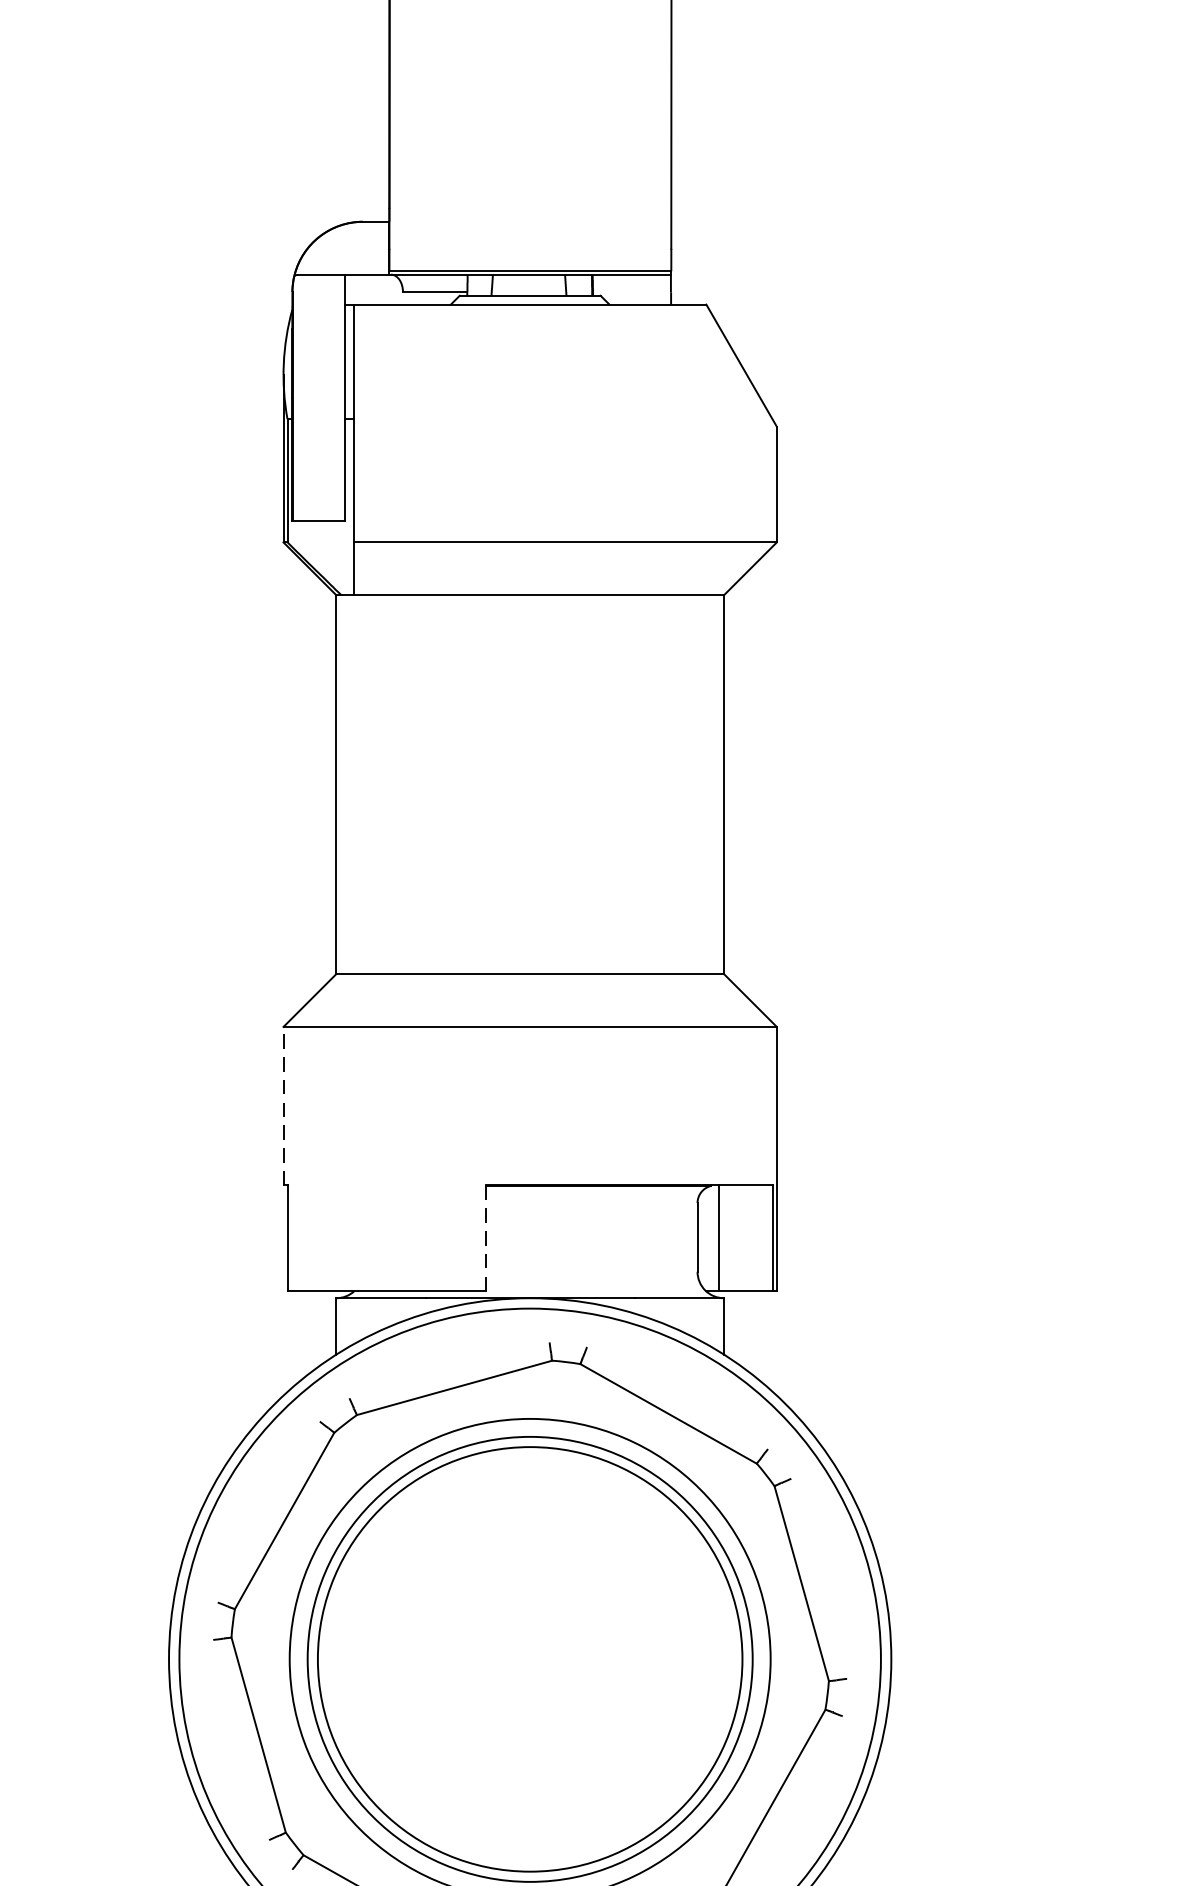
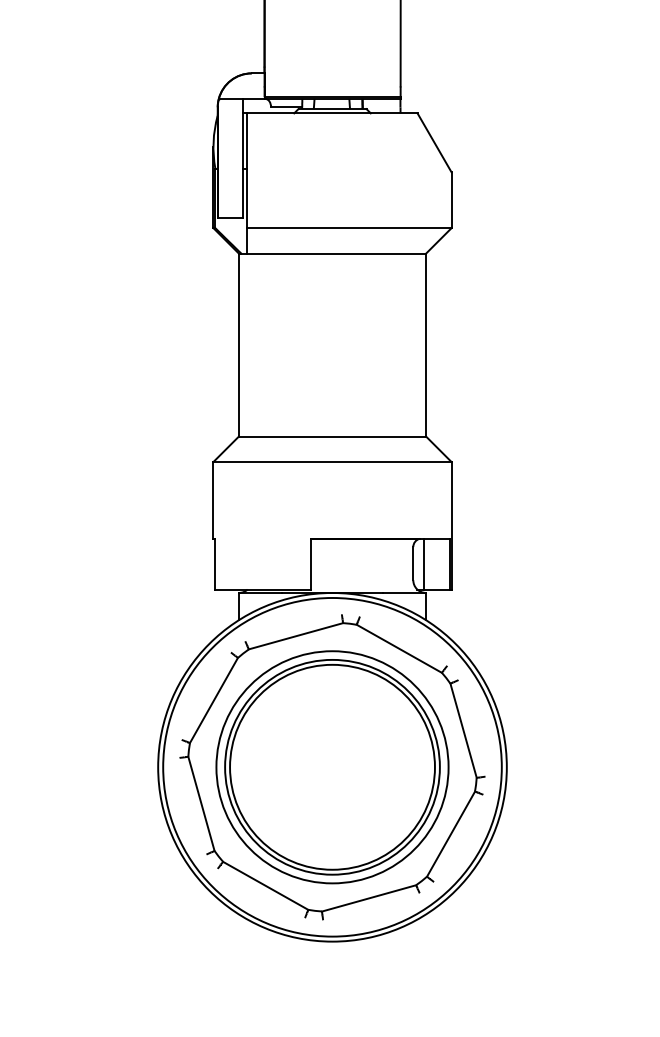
line: (283, 1104) -> (213, 499), dashed -> solid
line: (486, 1239) -> (311, 564), dashed -> solid

